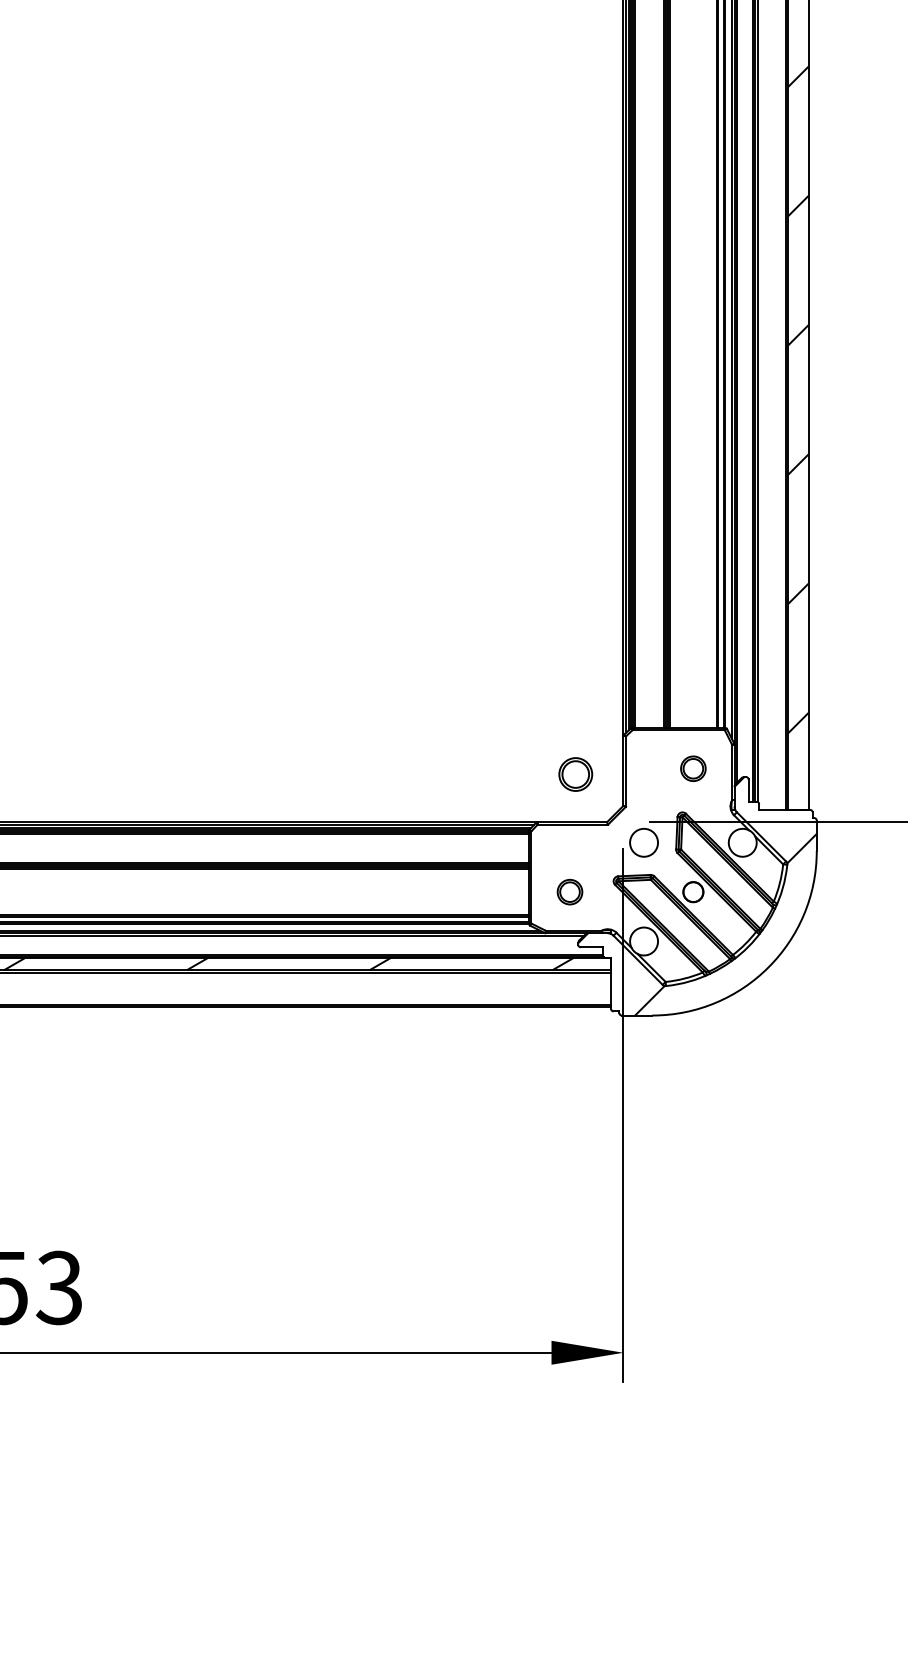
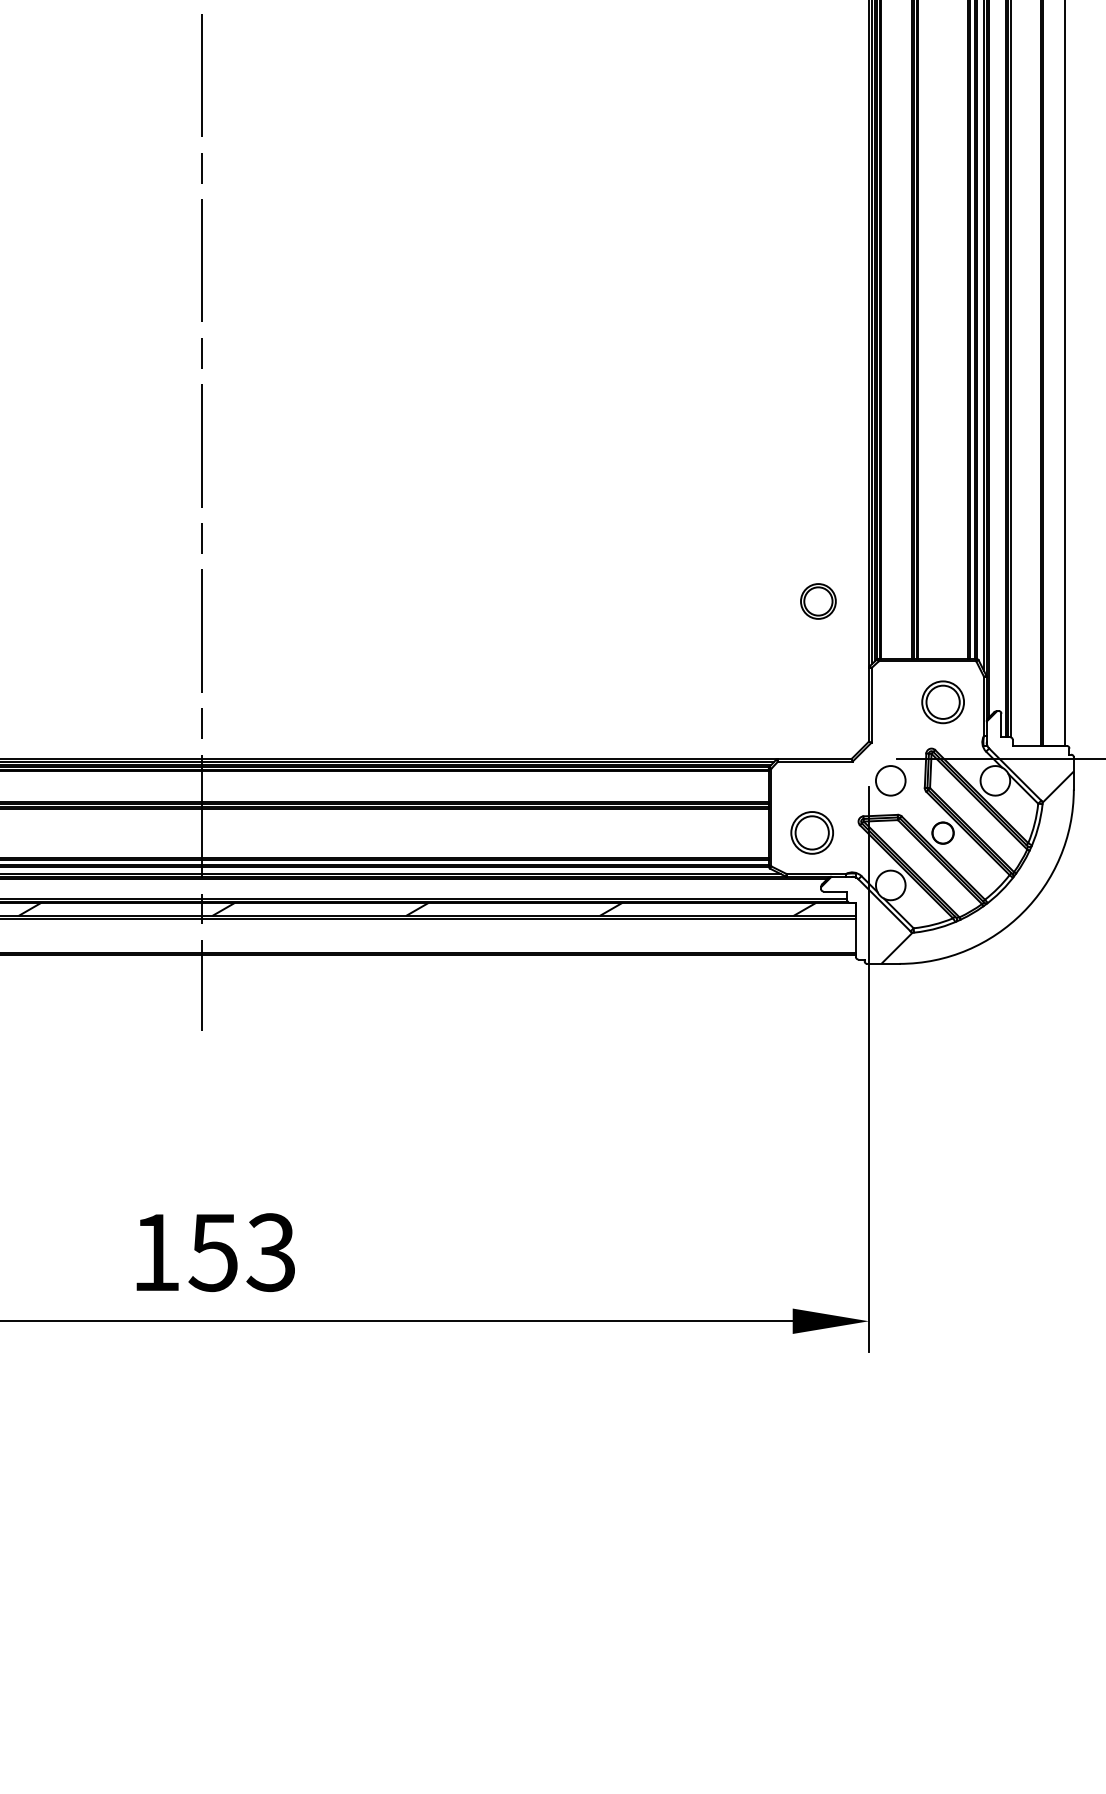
hatch: (798, 465) -> (1054, 380), removed
part: (692, 768) -> (942, 702), size x1.6
part: (575, 774) -> (818, 601), moved
part: (570, 892) -> (812, 833), size x1.6

